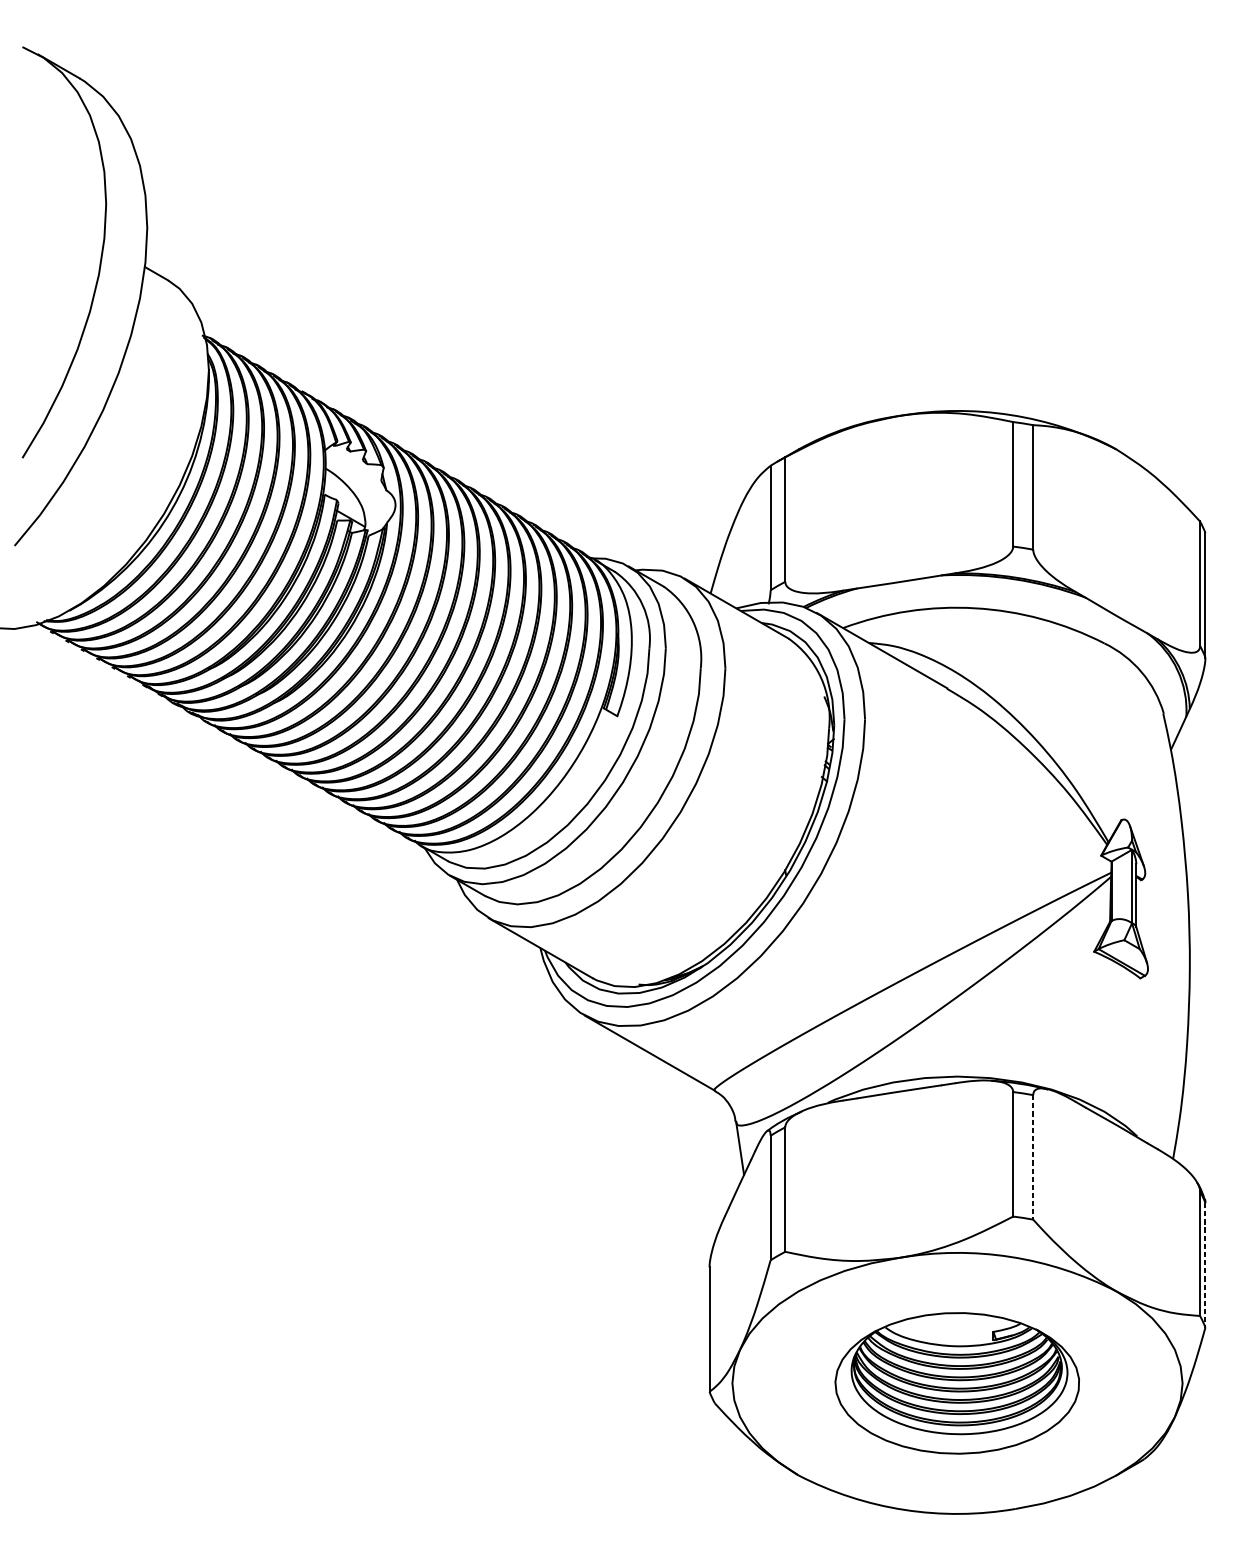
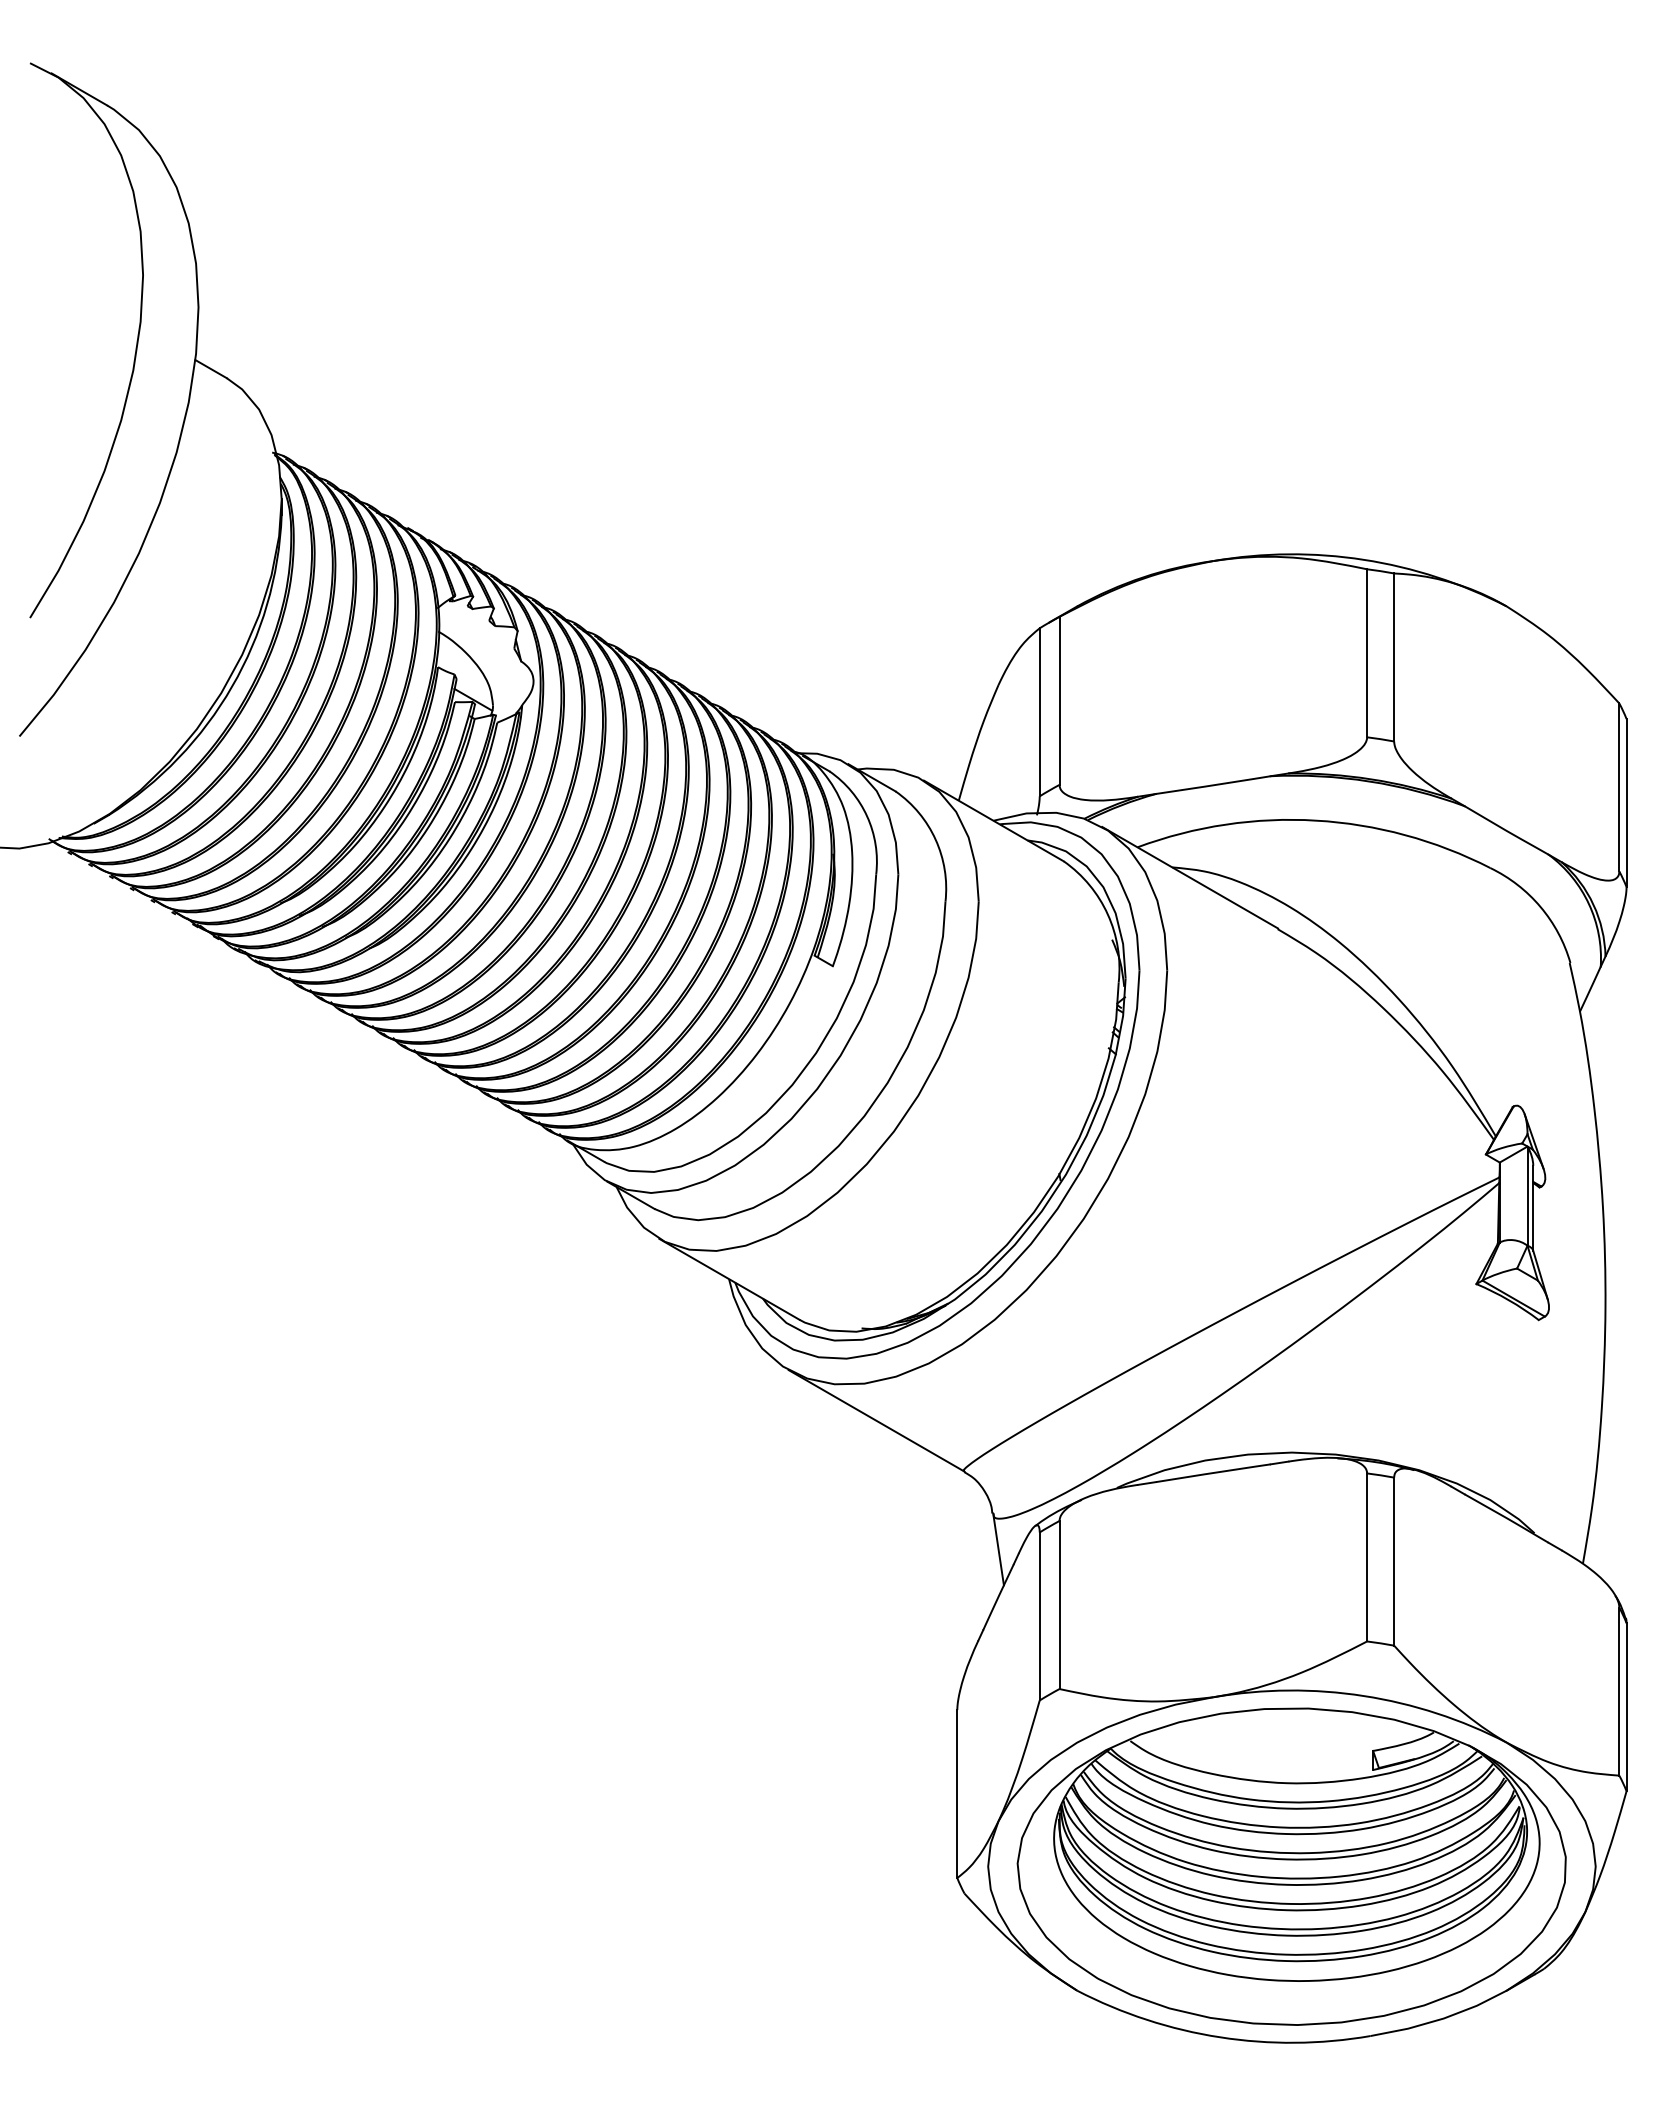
line: (1033, 1158) -> (1394, 1562), dashed -> solid
line: (1205, 1265) -> (1626, 1707), dashed -> solid
part: (957, 1383) -> (1291, 1866), size x1.67

